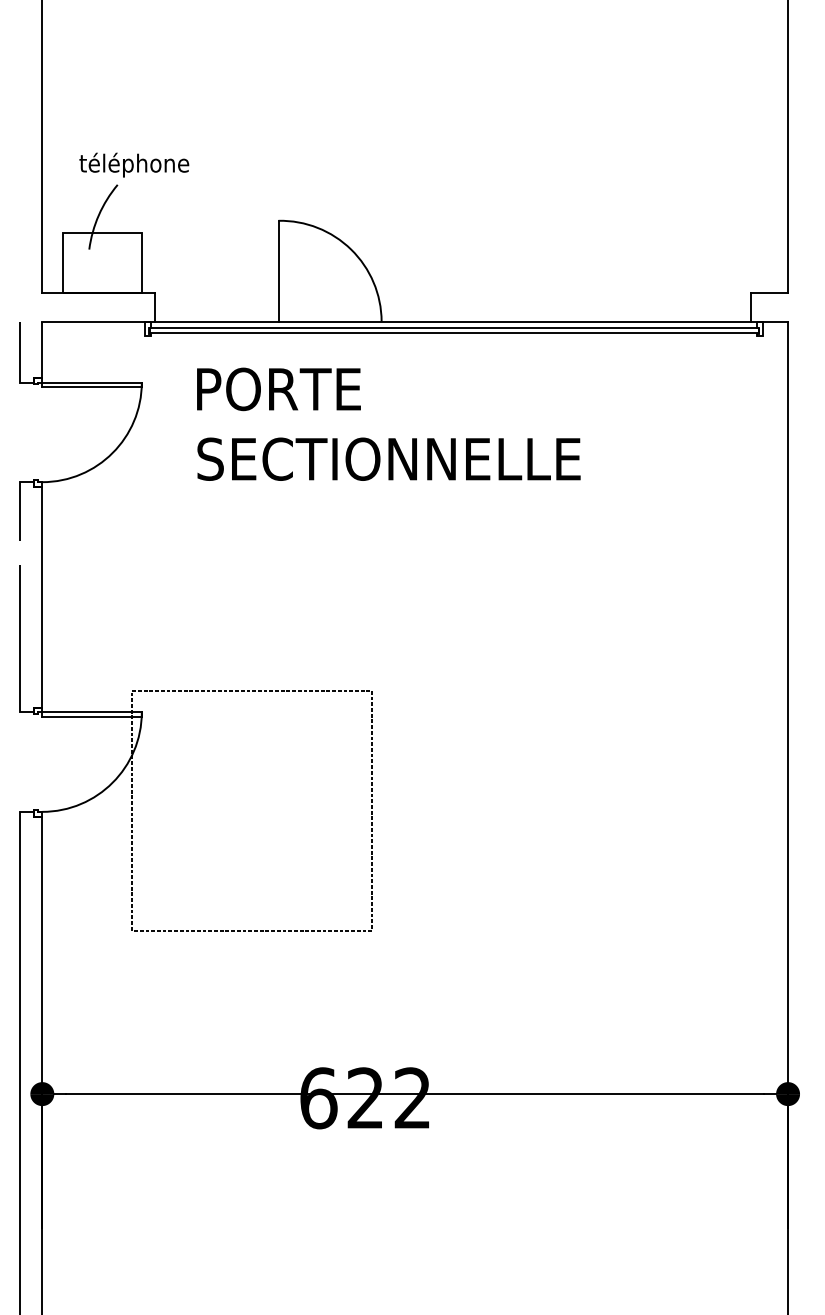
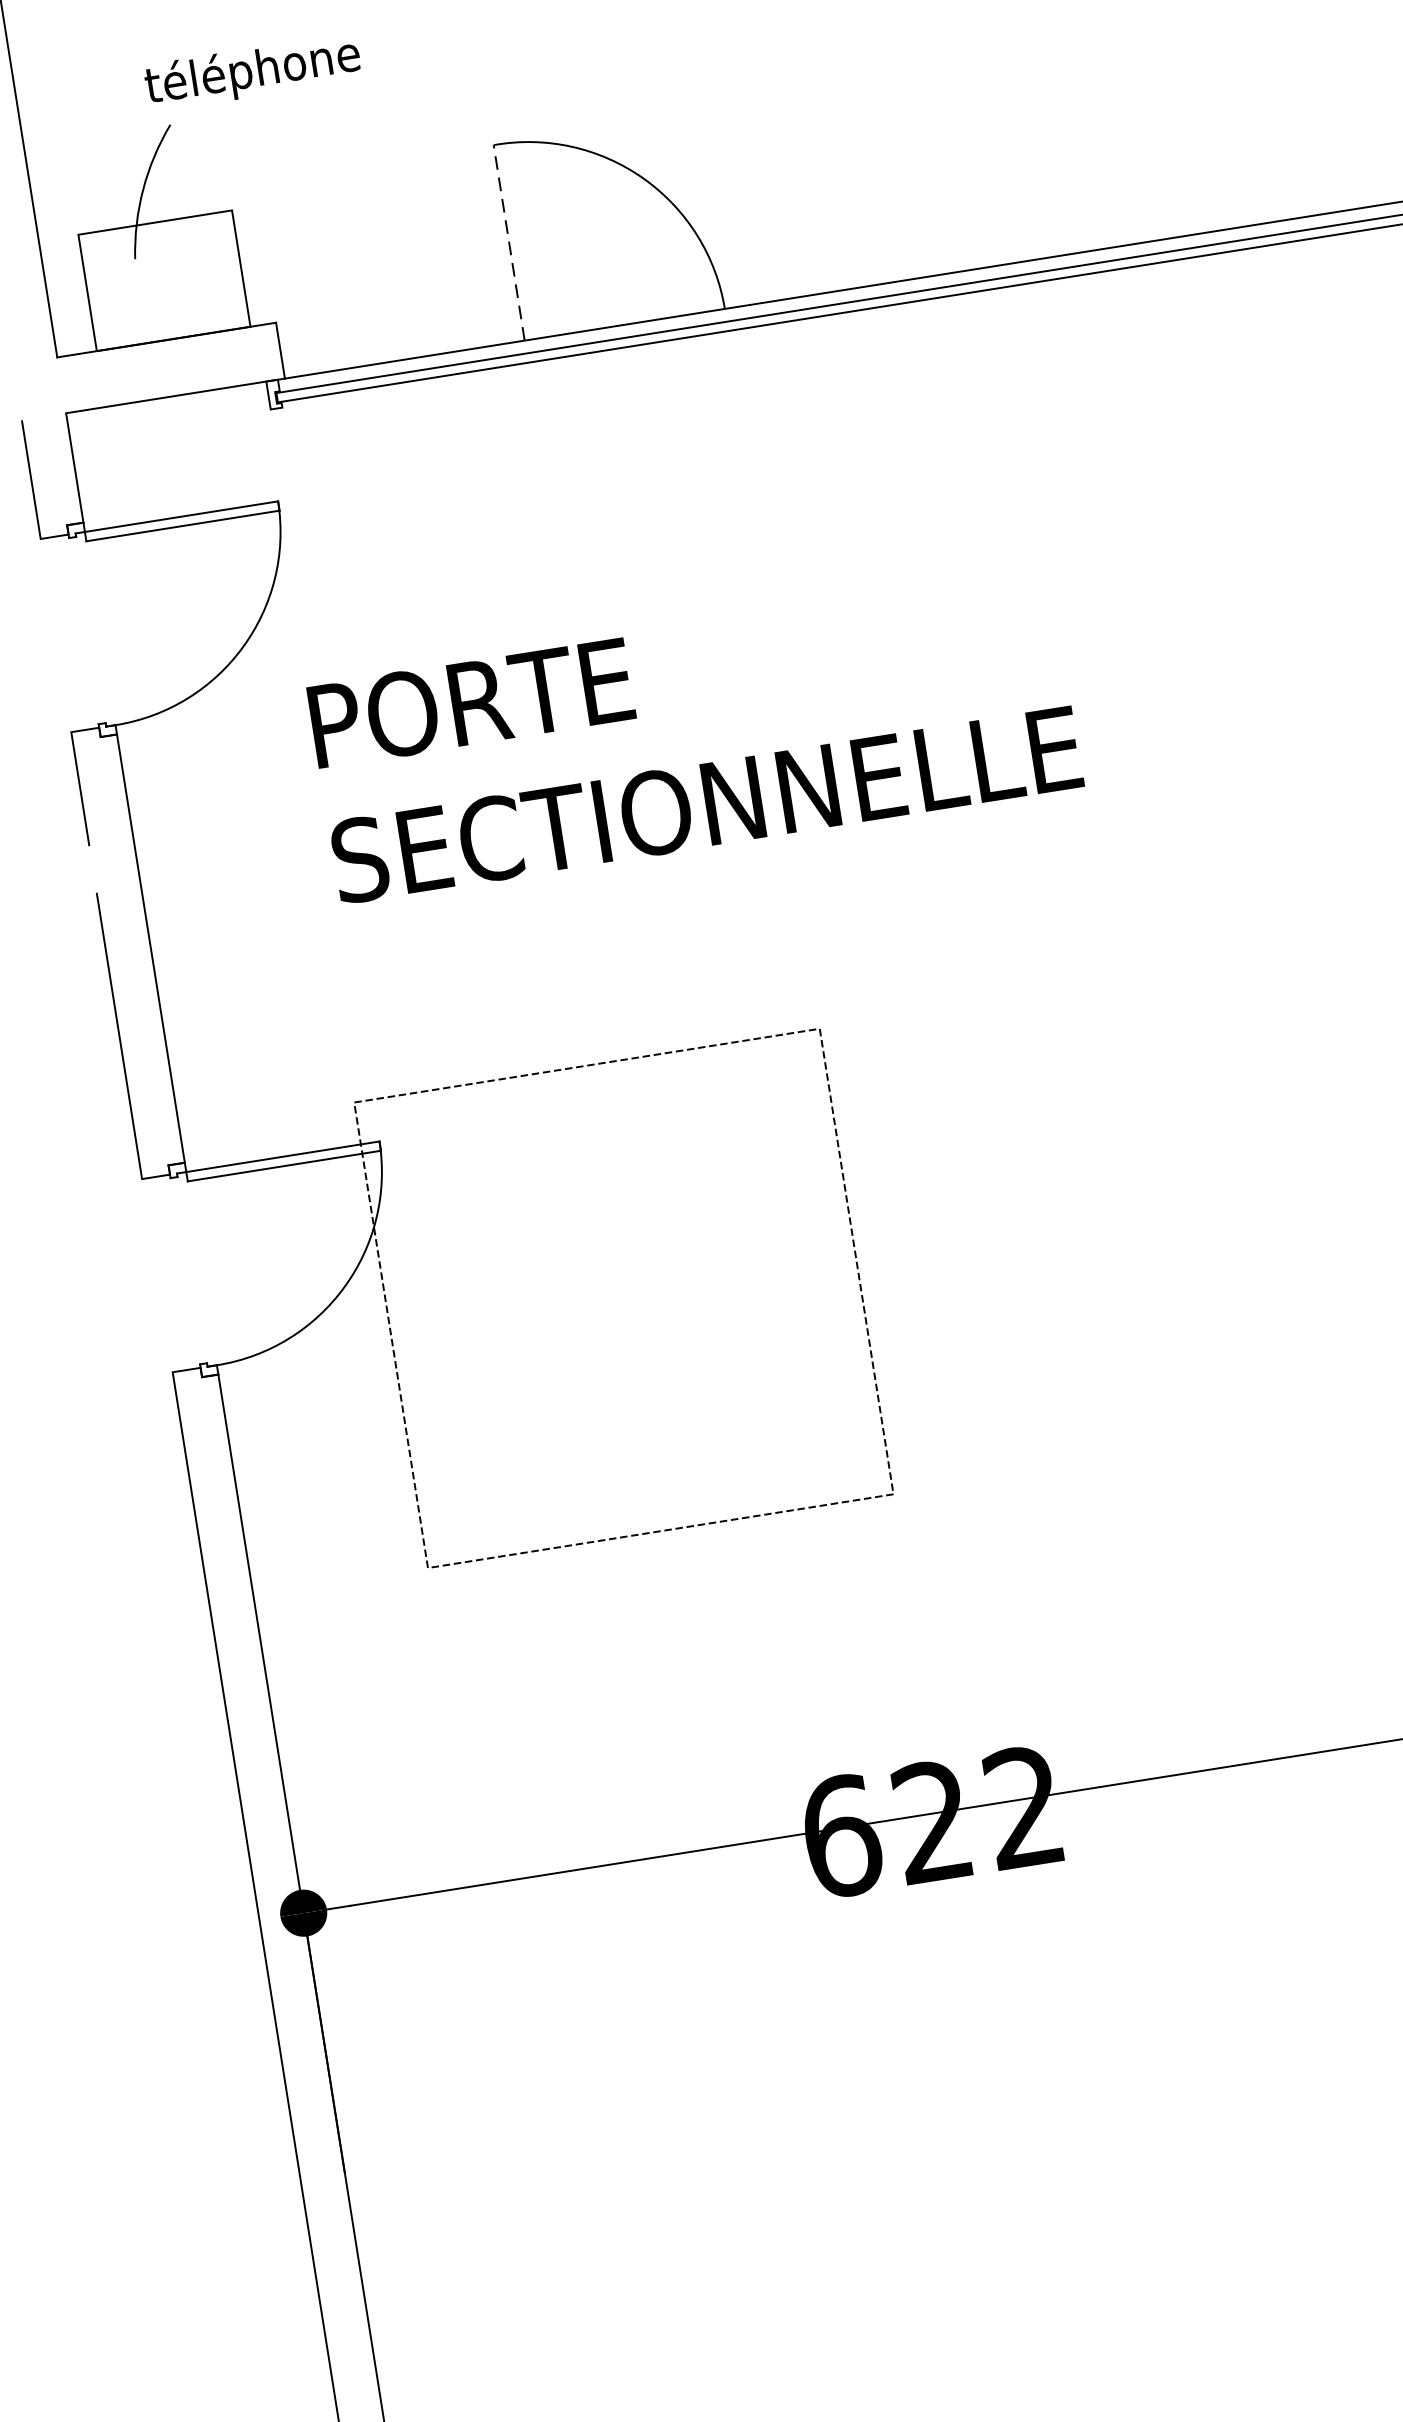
text: (134, 164) -> (253, 71), moved
line: (278, 270) -> (508, 241), solid -> dashed
text: (388, 423) -> (694, 735), moved

